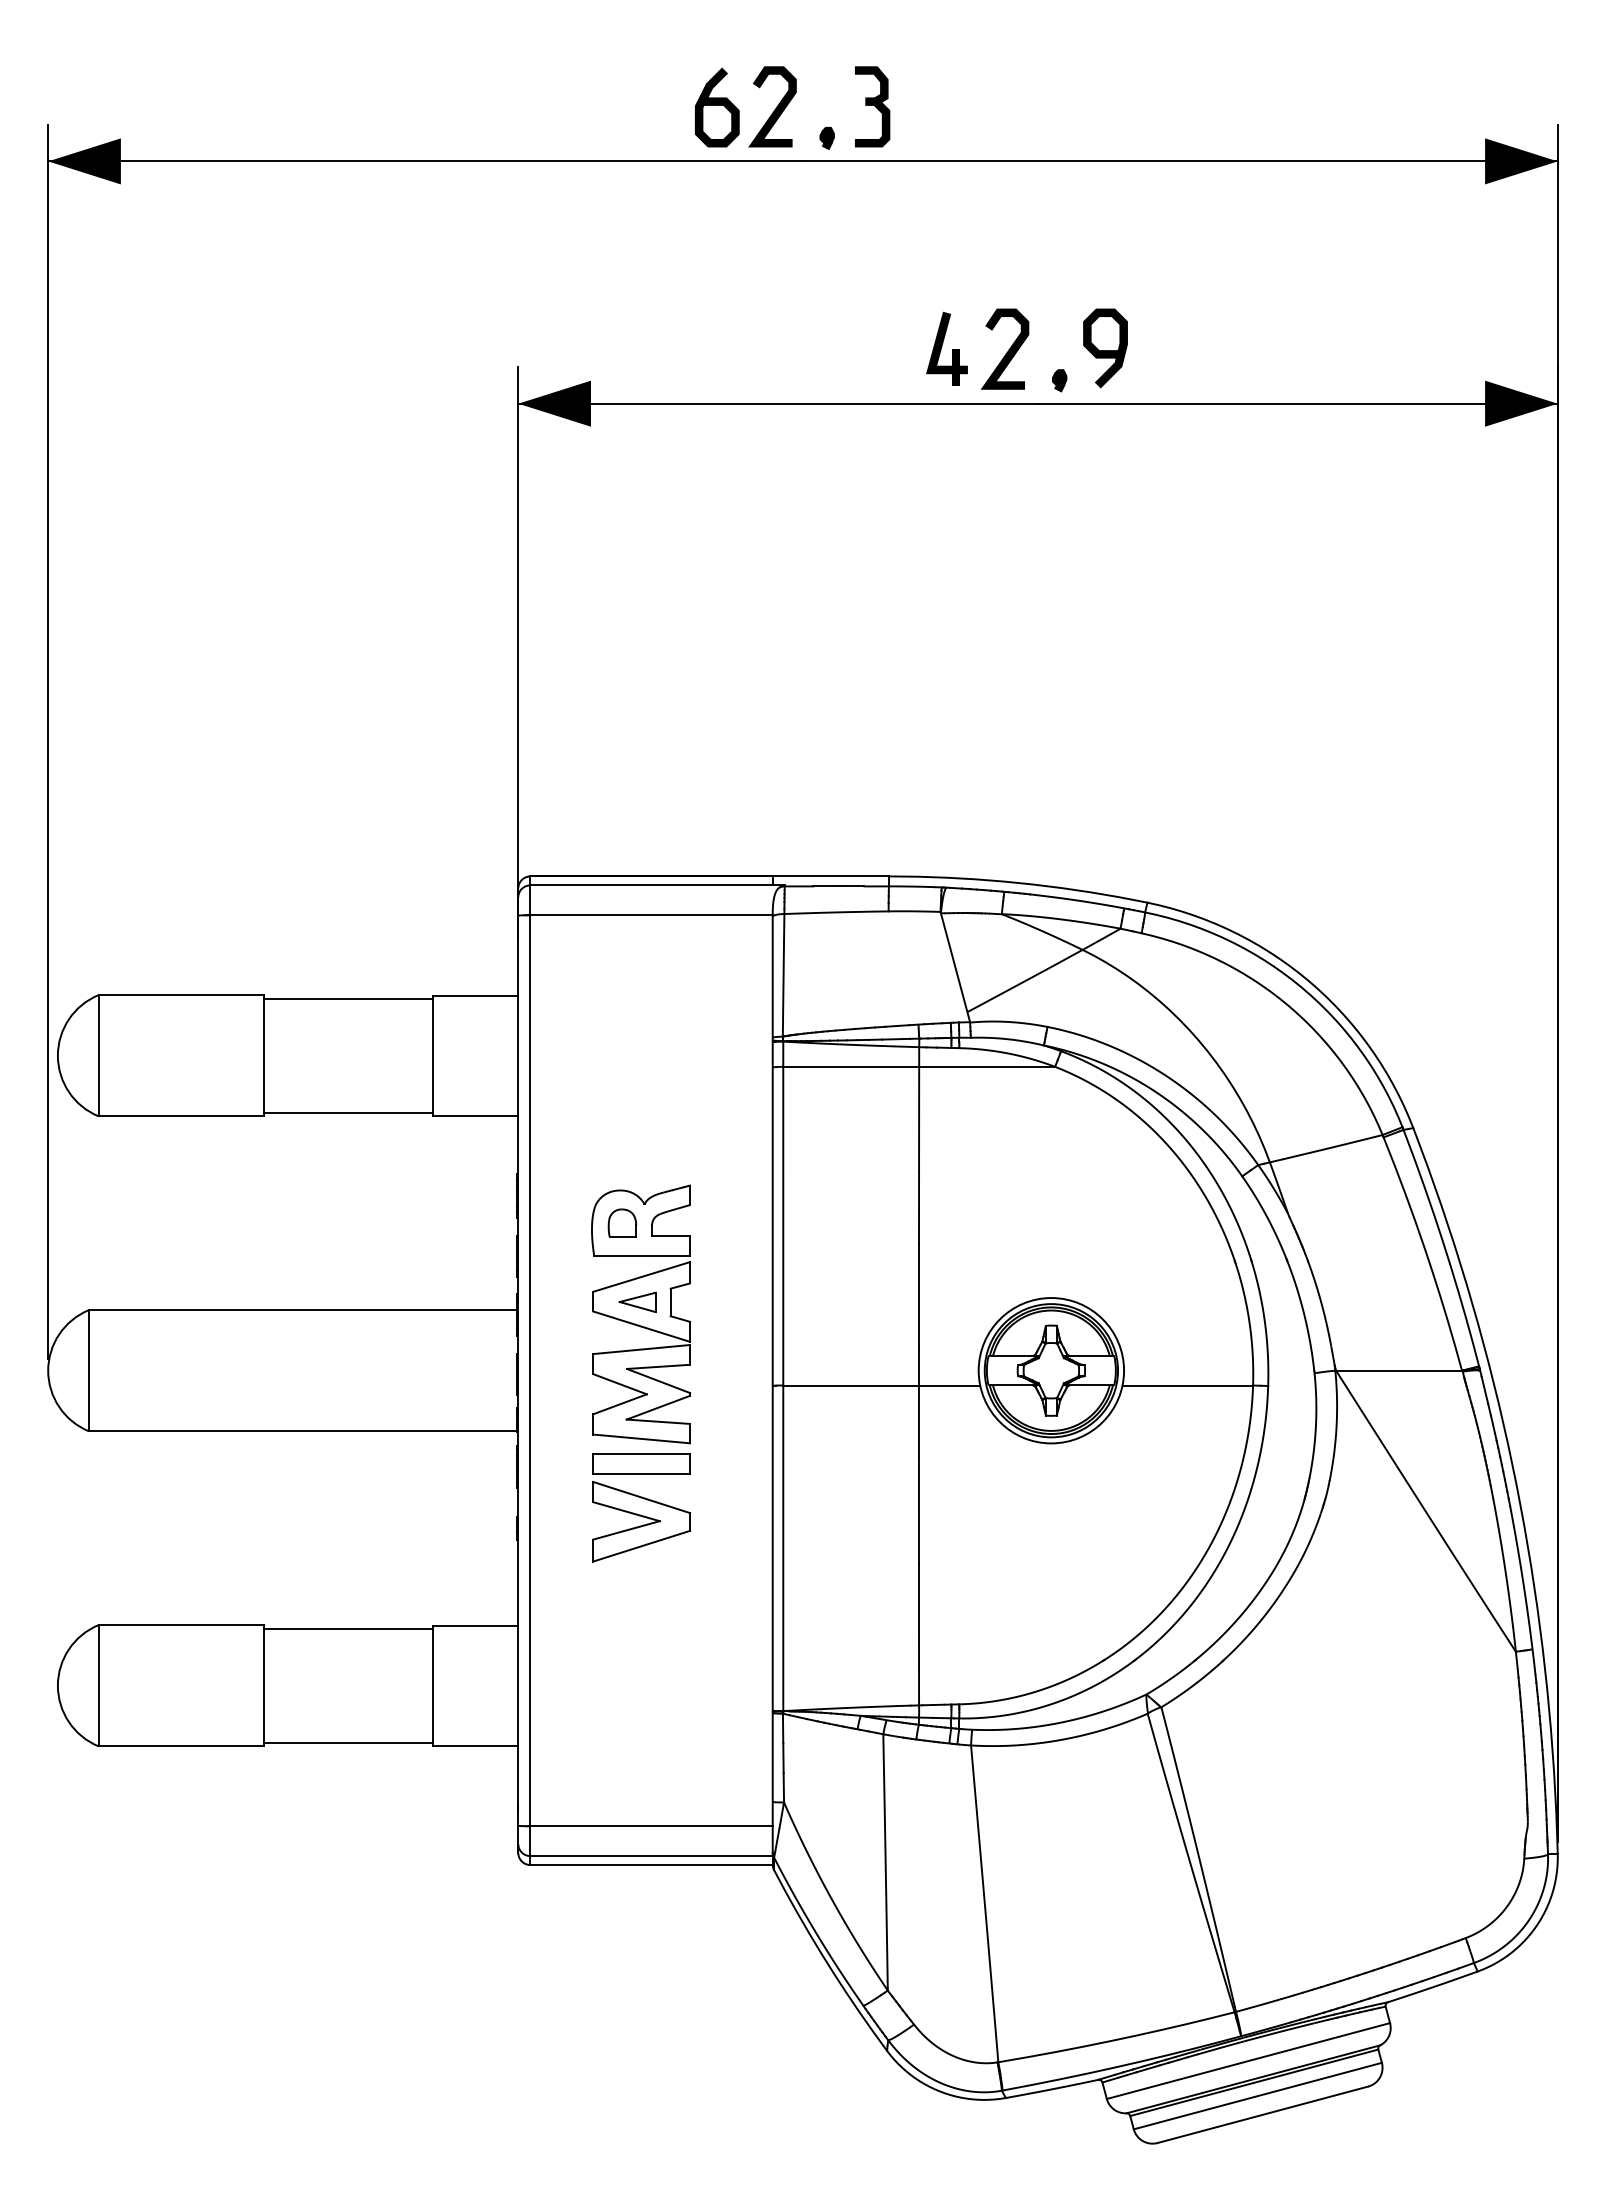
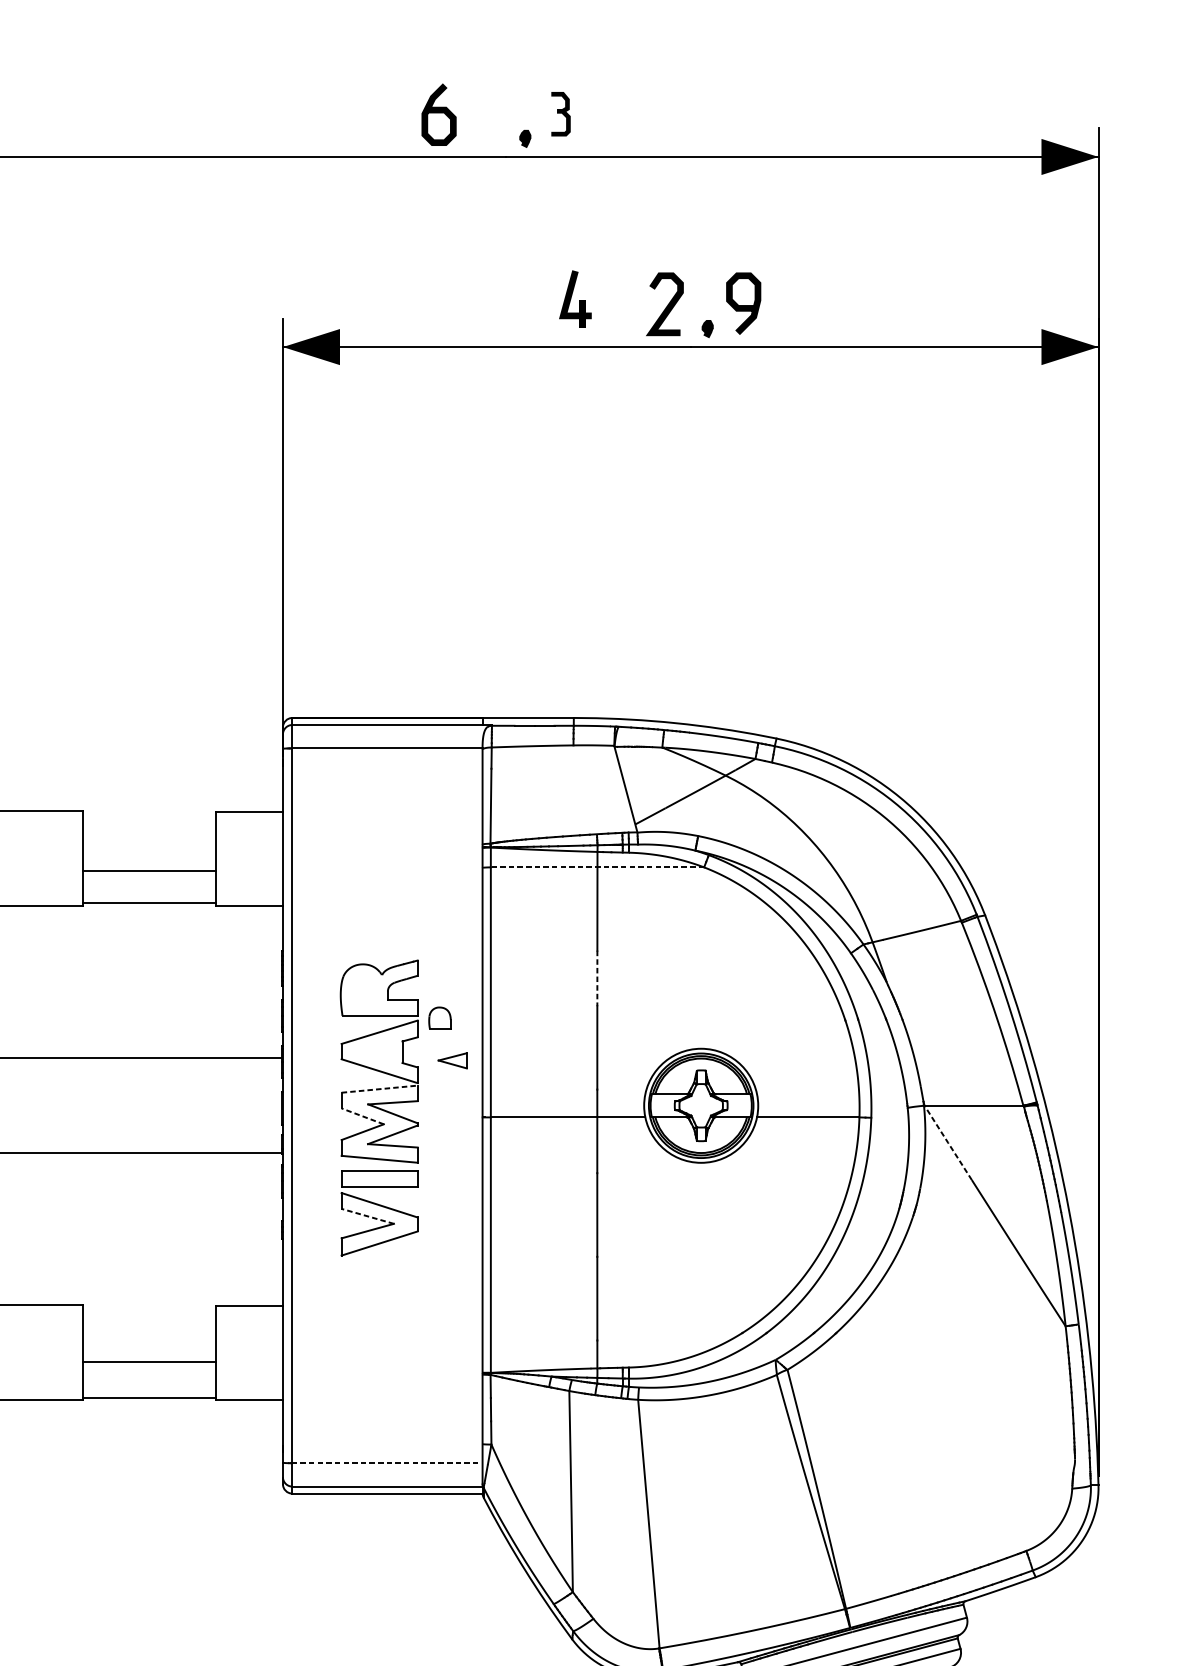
part: (872, 106) -> (560, 113), size x0.7
curve: (775, 108) -> (484, 115), removed
part: (946, 348) -> (574, 299), moved
line: (348, 998) -> (149, 871), moved
line: (919, 1066) -> (597, 867), solid -> dashed
line: (919, 1208) -> (597, 978), solid -> dashed
part: (622, 1222) -> (440, 1017), moved
part: (637, 1301) -> (452, 1060), moved
line: (641, 1349) -> (379, 1089), solid -> dashed
line: (620, 1384) -> (363, 1116), solid -> dashed
line: (1366, 1418) -> (948, 1143), solid -> dashed
line: (626, 1511) -> (367, 1216), solid -> dashed
line: (348, 1628) -> (149, 1362), moved
line: (651, 1826) -> (387, 1463), solid -> dashed

